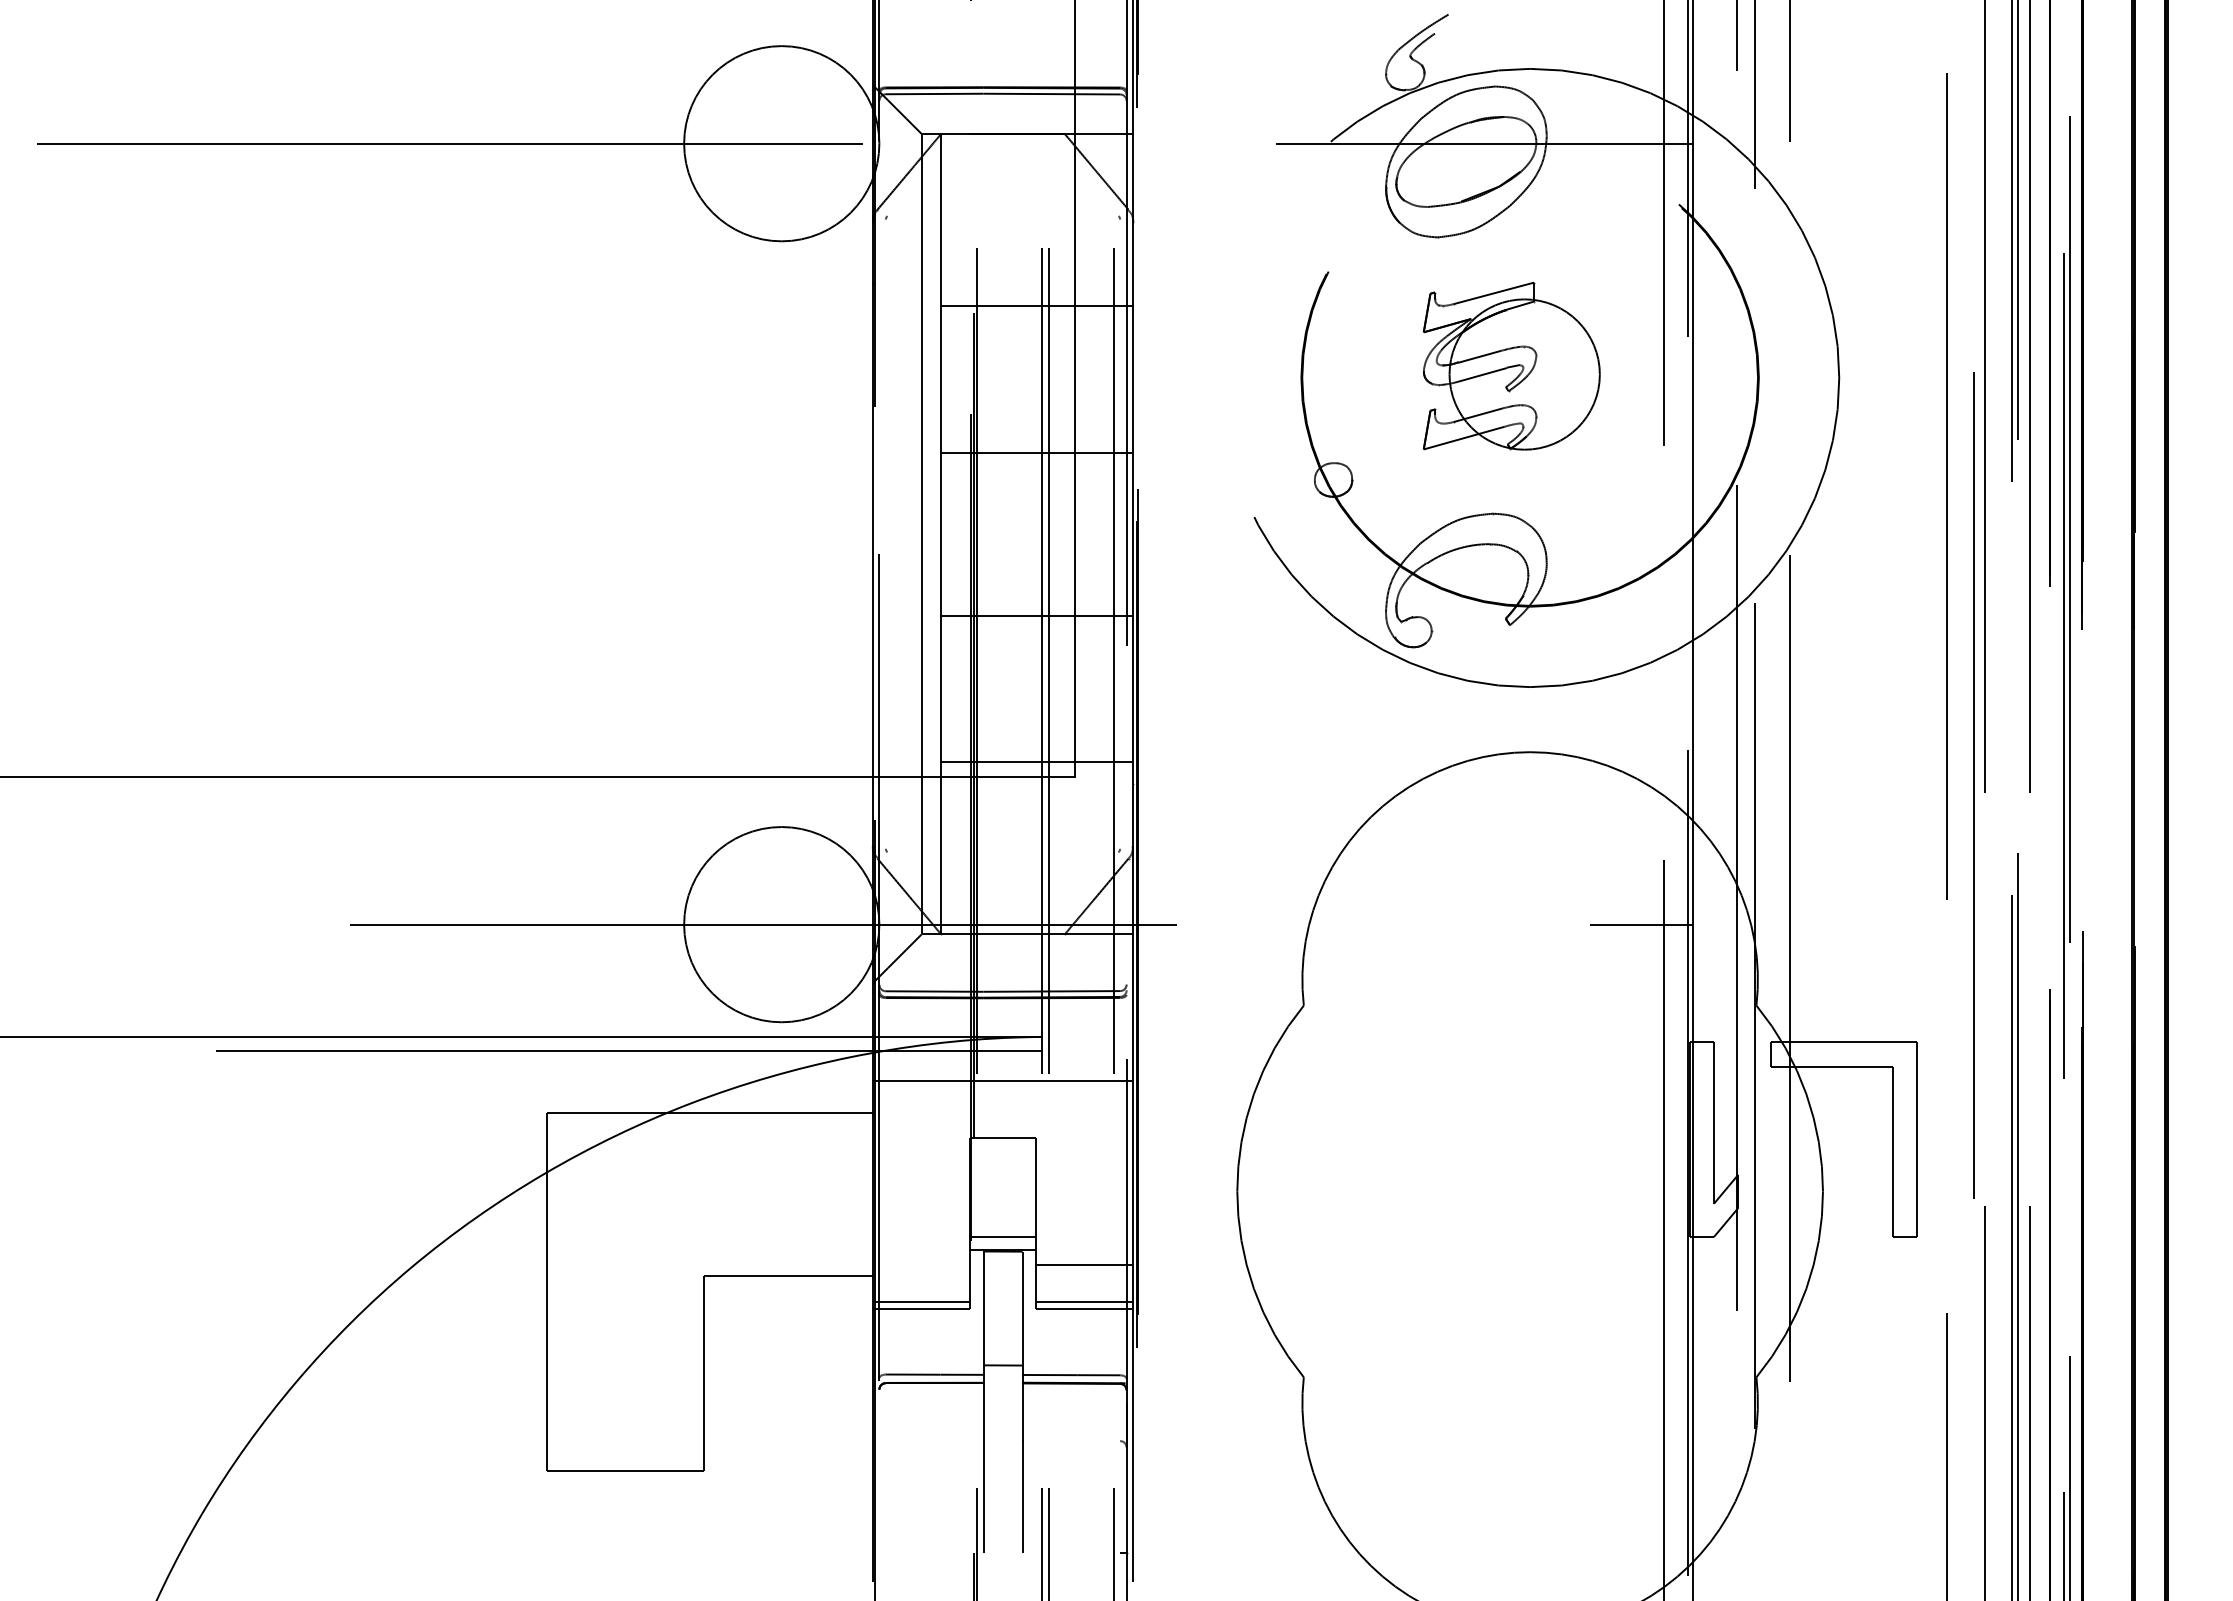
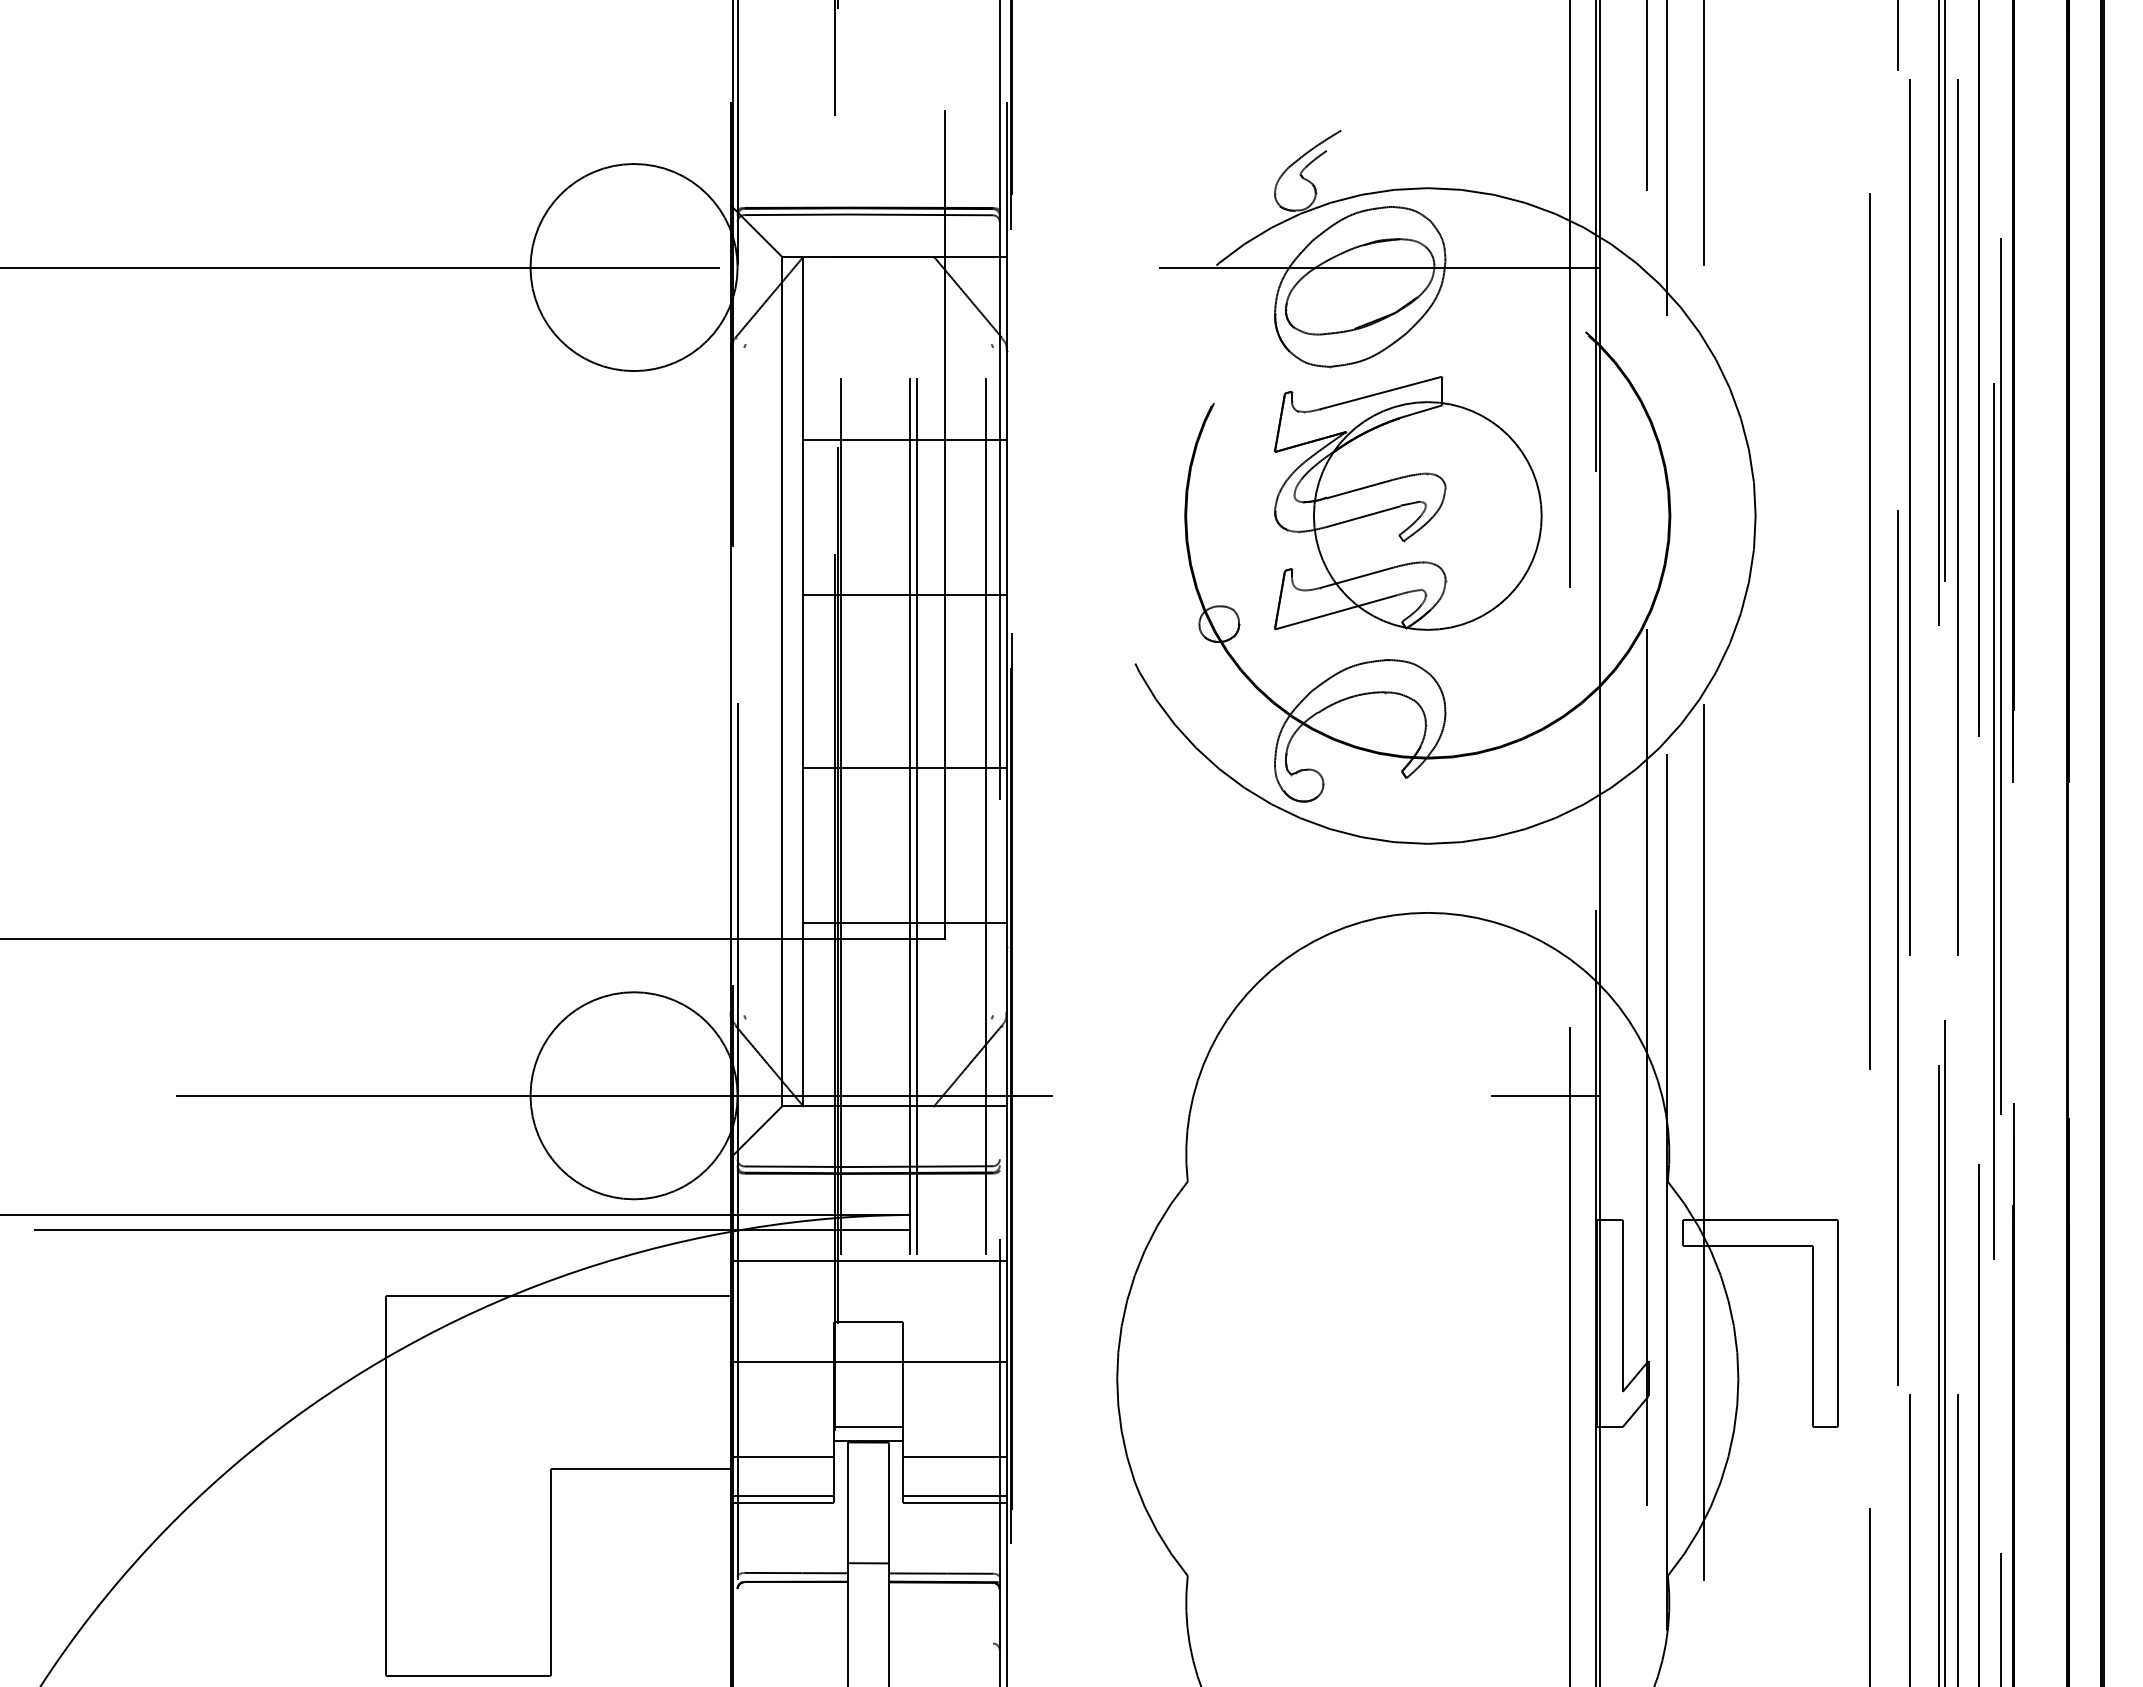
part: (1511, 366) -> (1408, 503), size x1.43
line: (1002, 1175) -> (868, 1361), added
line: (921, 1265) -> (782, 1457), added

